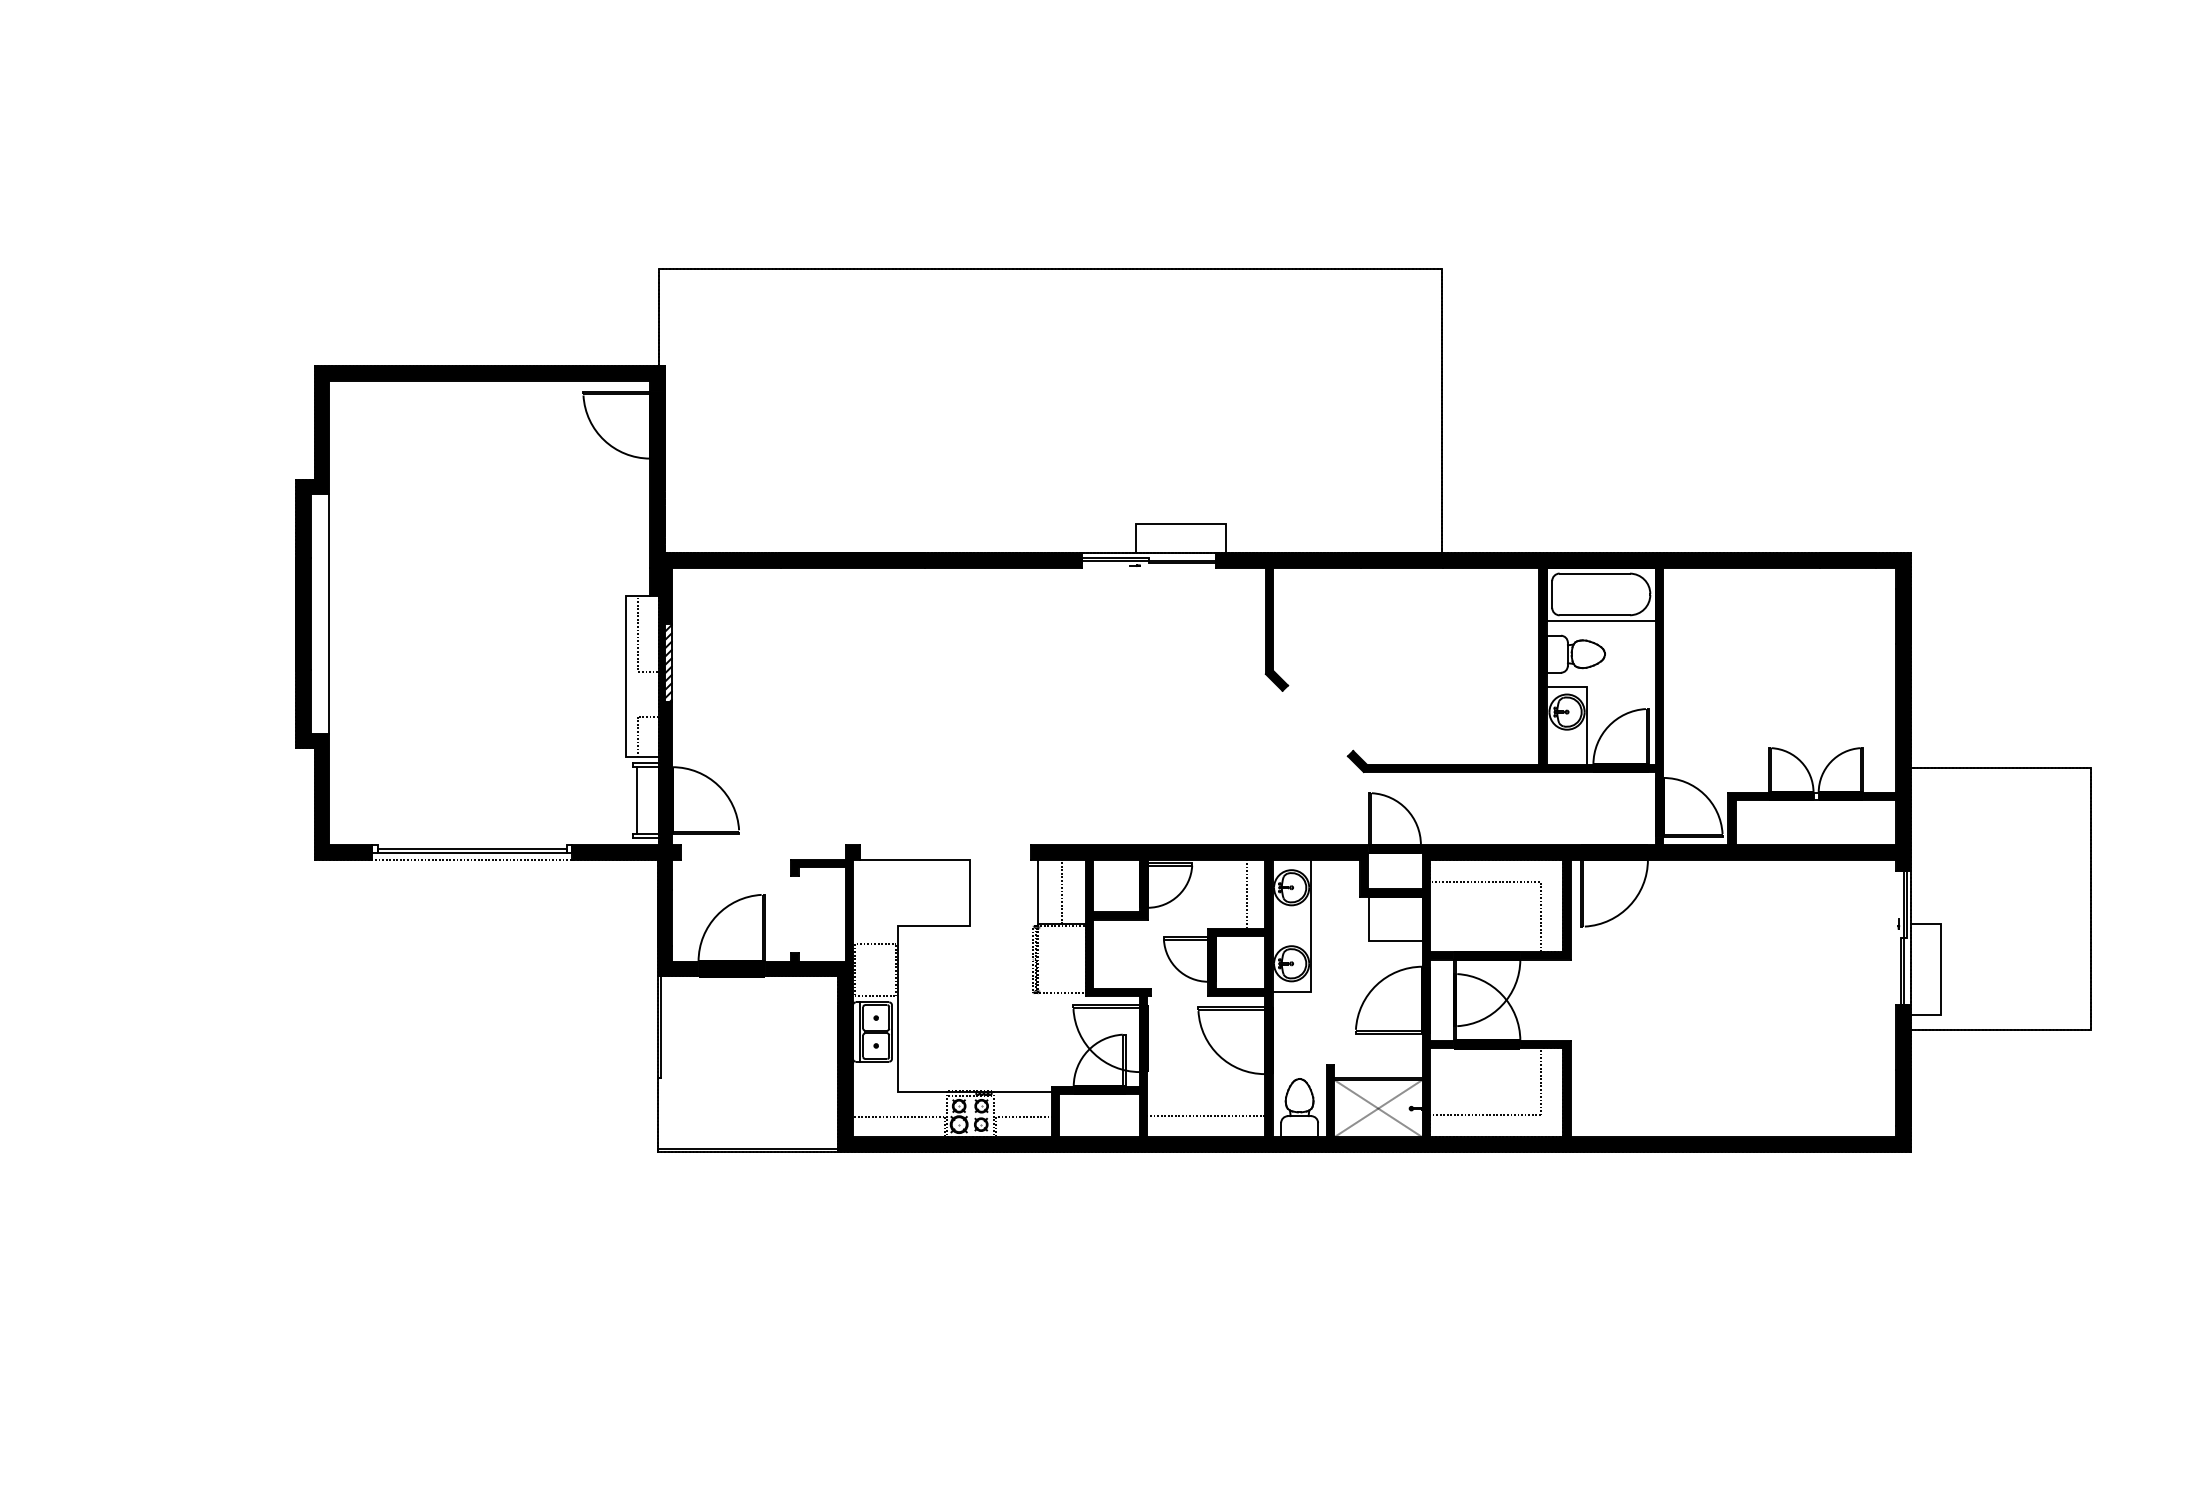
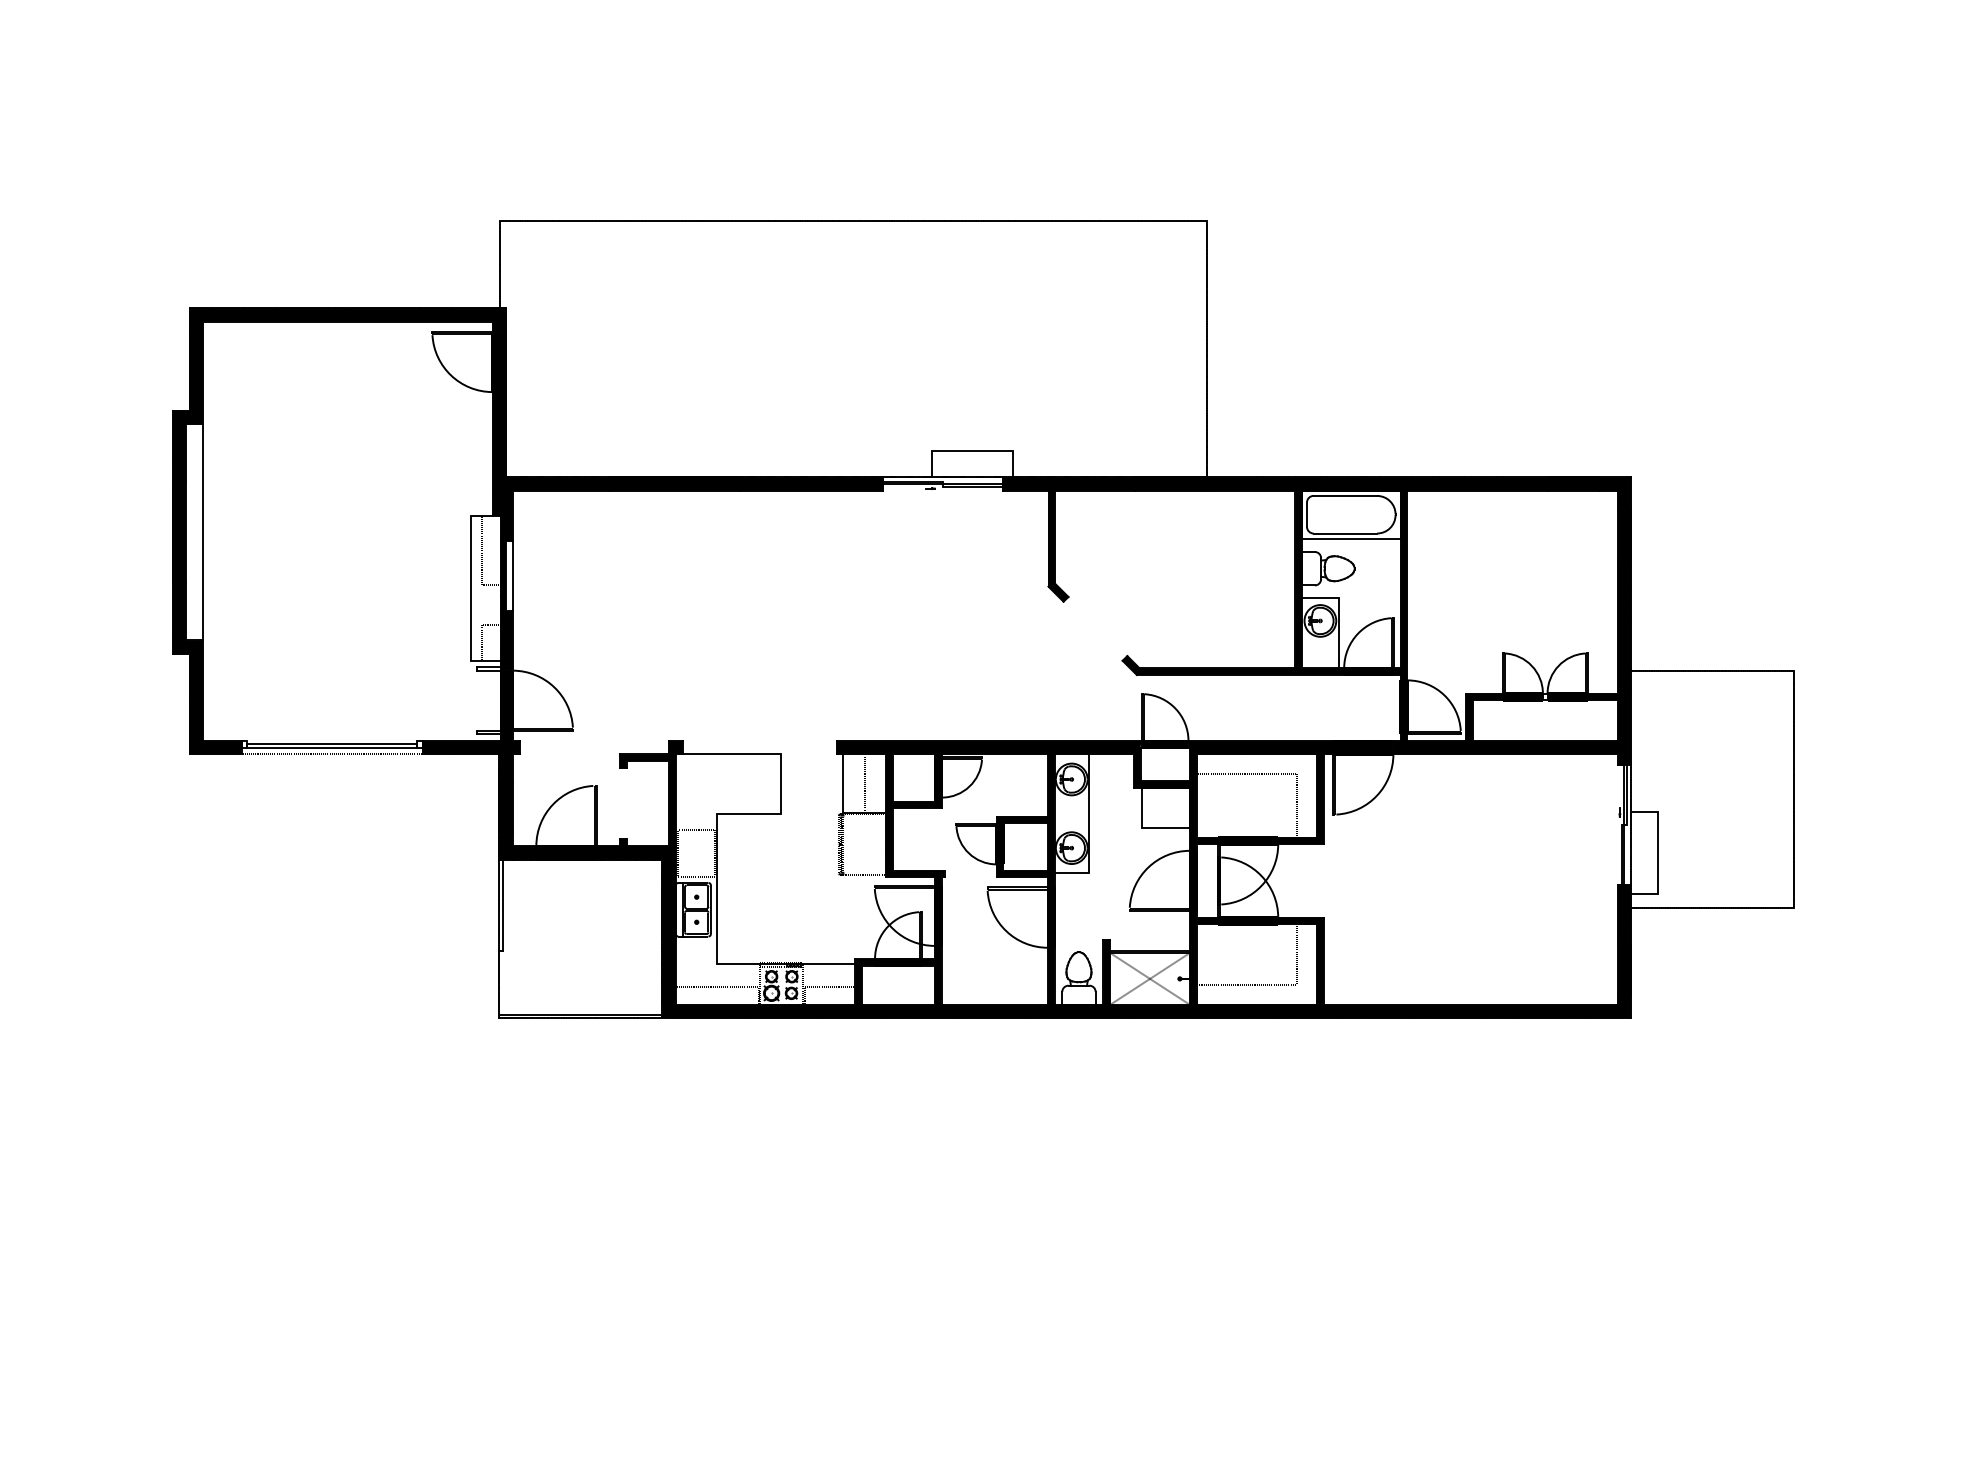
hatch: (668, 662) -> (509, 576), removed
line: (636, 800) -> (480, 700), removed
line: (1247, 894) -> (1031, 785), removed
line: (1206, 1115) -> (994, 985), removed

